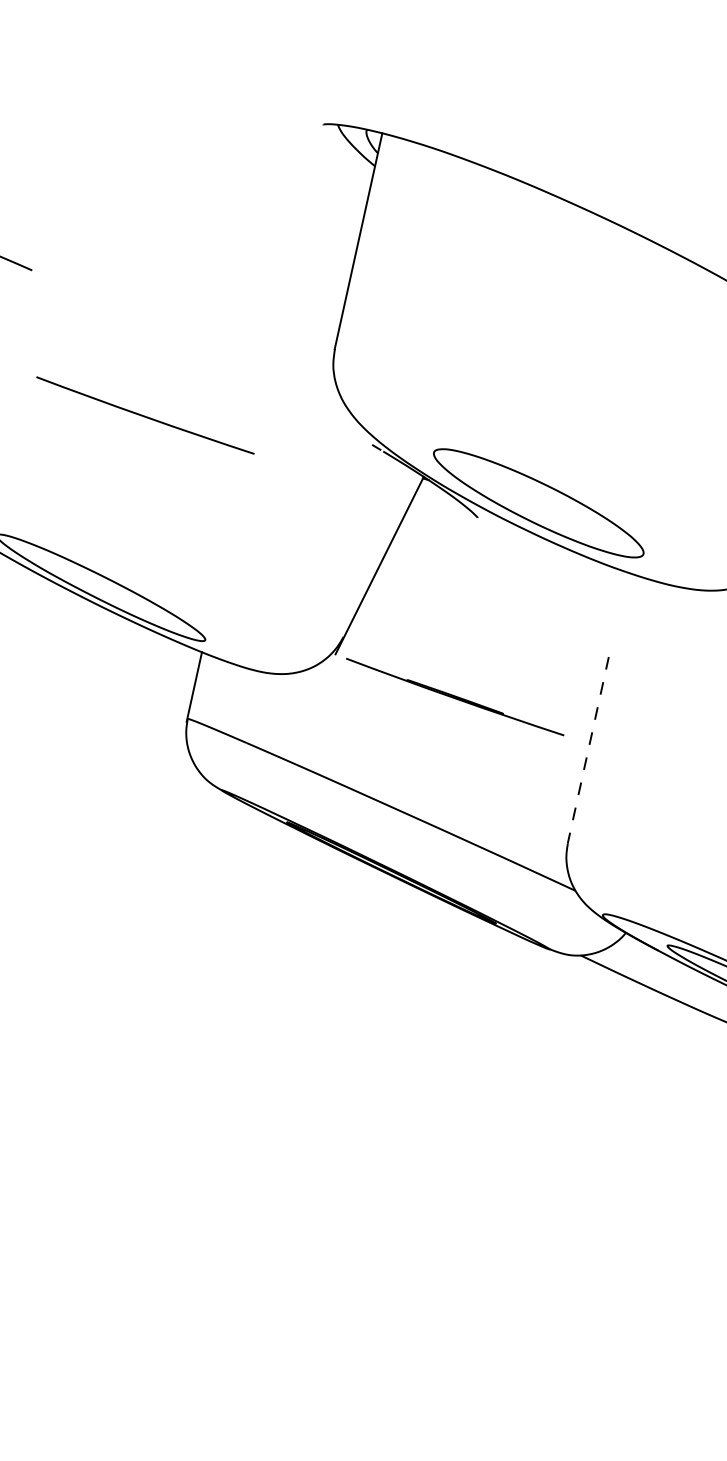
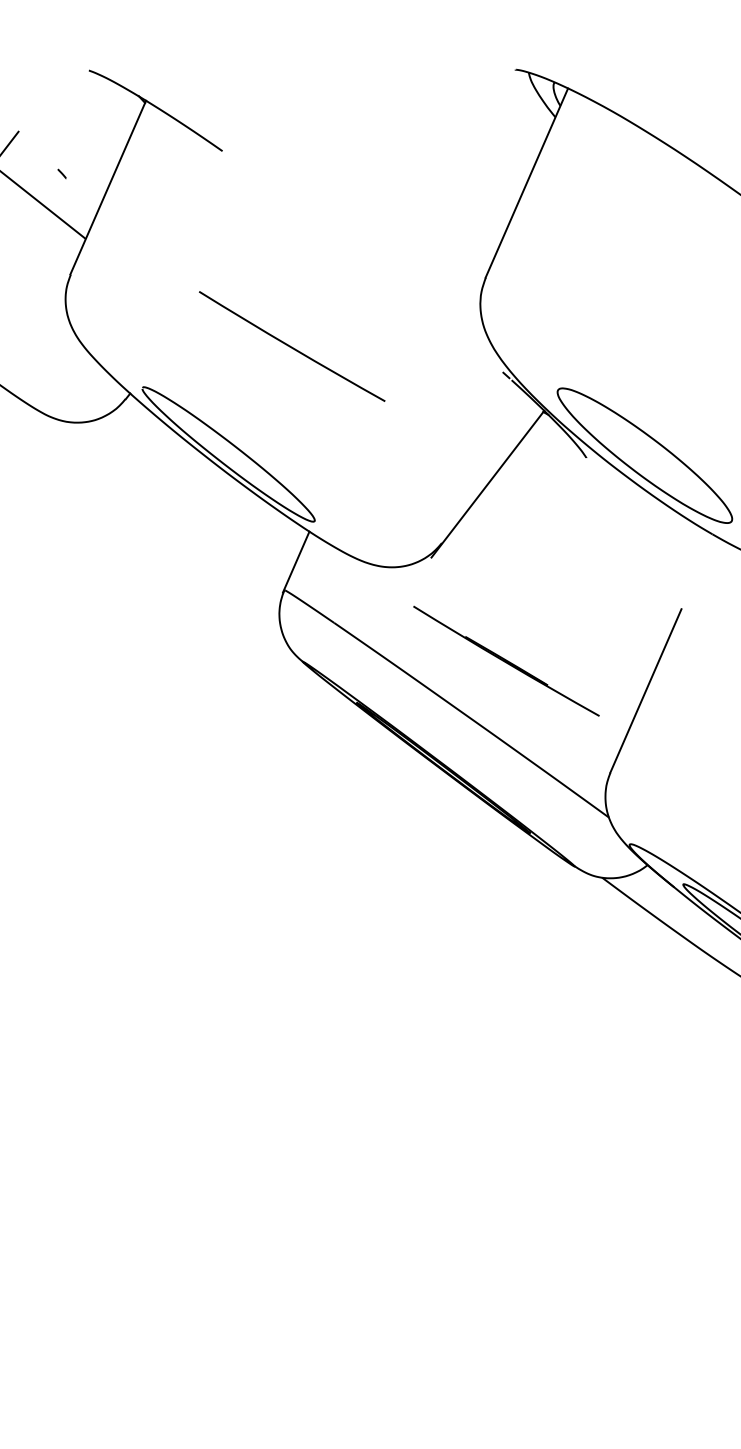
arc: (145, 415) -> (292, 346), moved
line: (455, 696) -> (506, 660), moved
line: (587, 750) -> (645, 691), dashed -> solid

